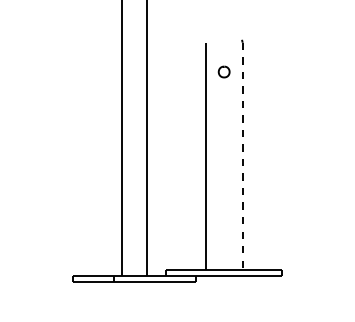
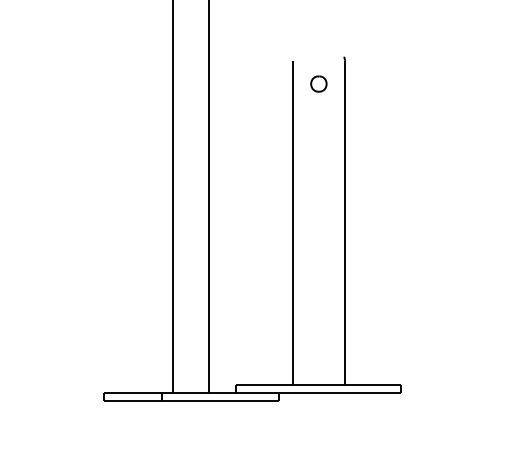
part: (223, 71) -> (317, 83), moved
line: (242, 156) -> (344, 222), dashed -> solid

